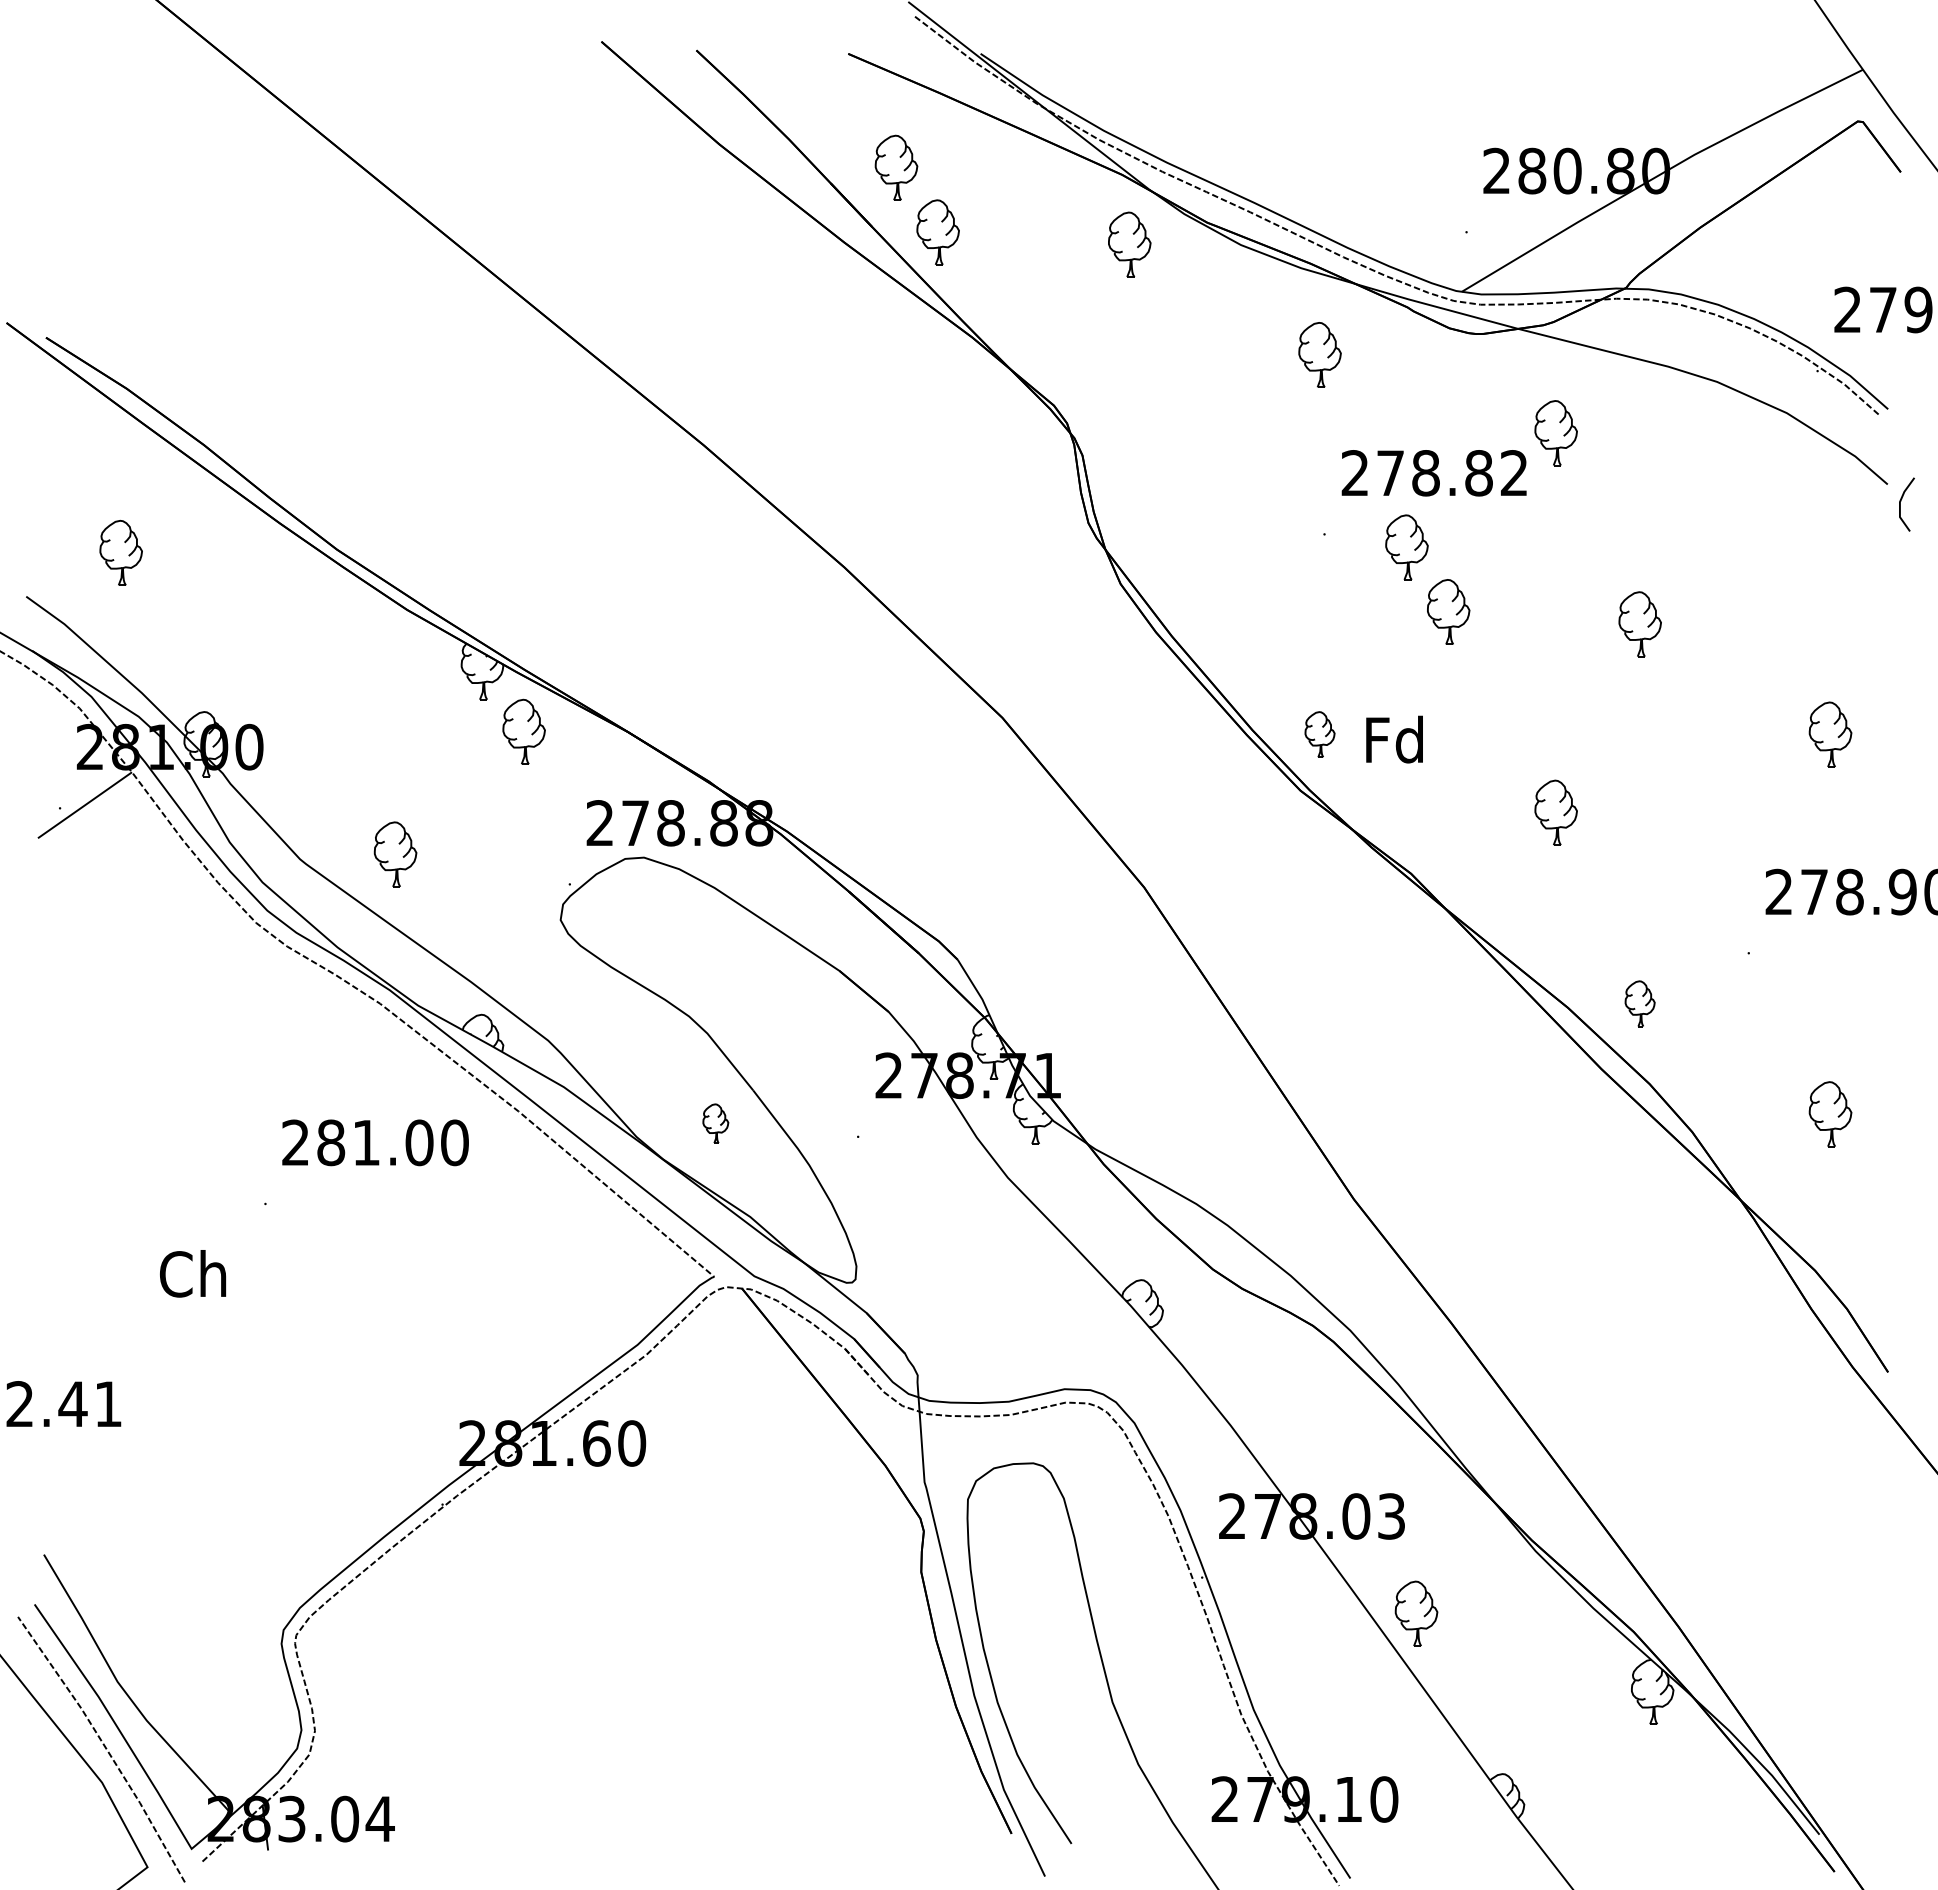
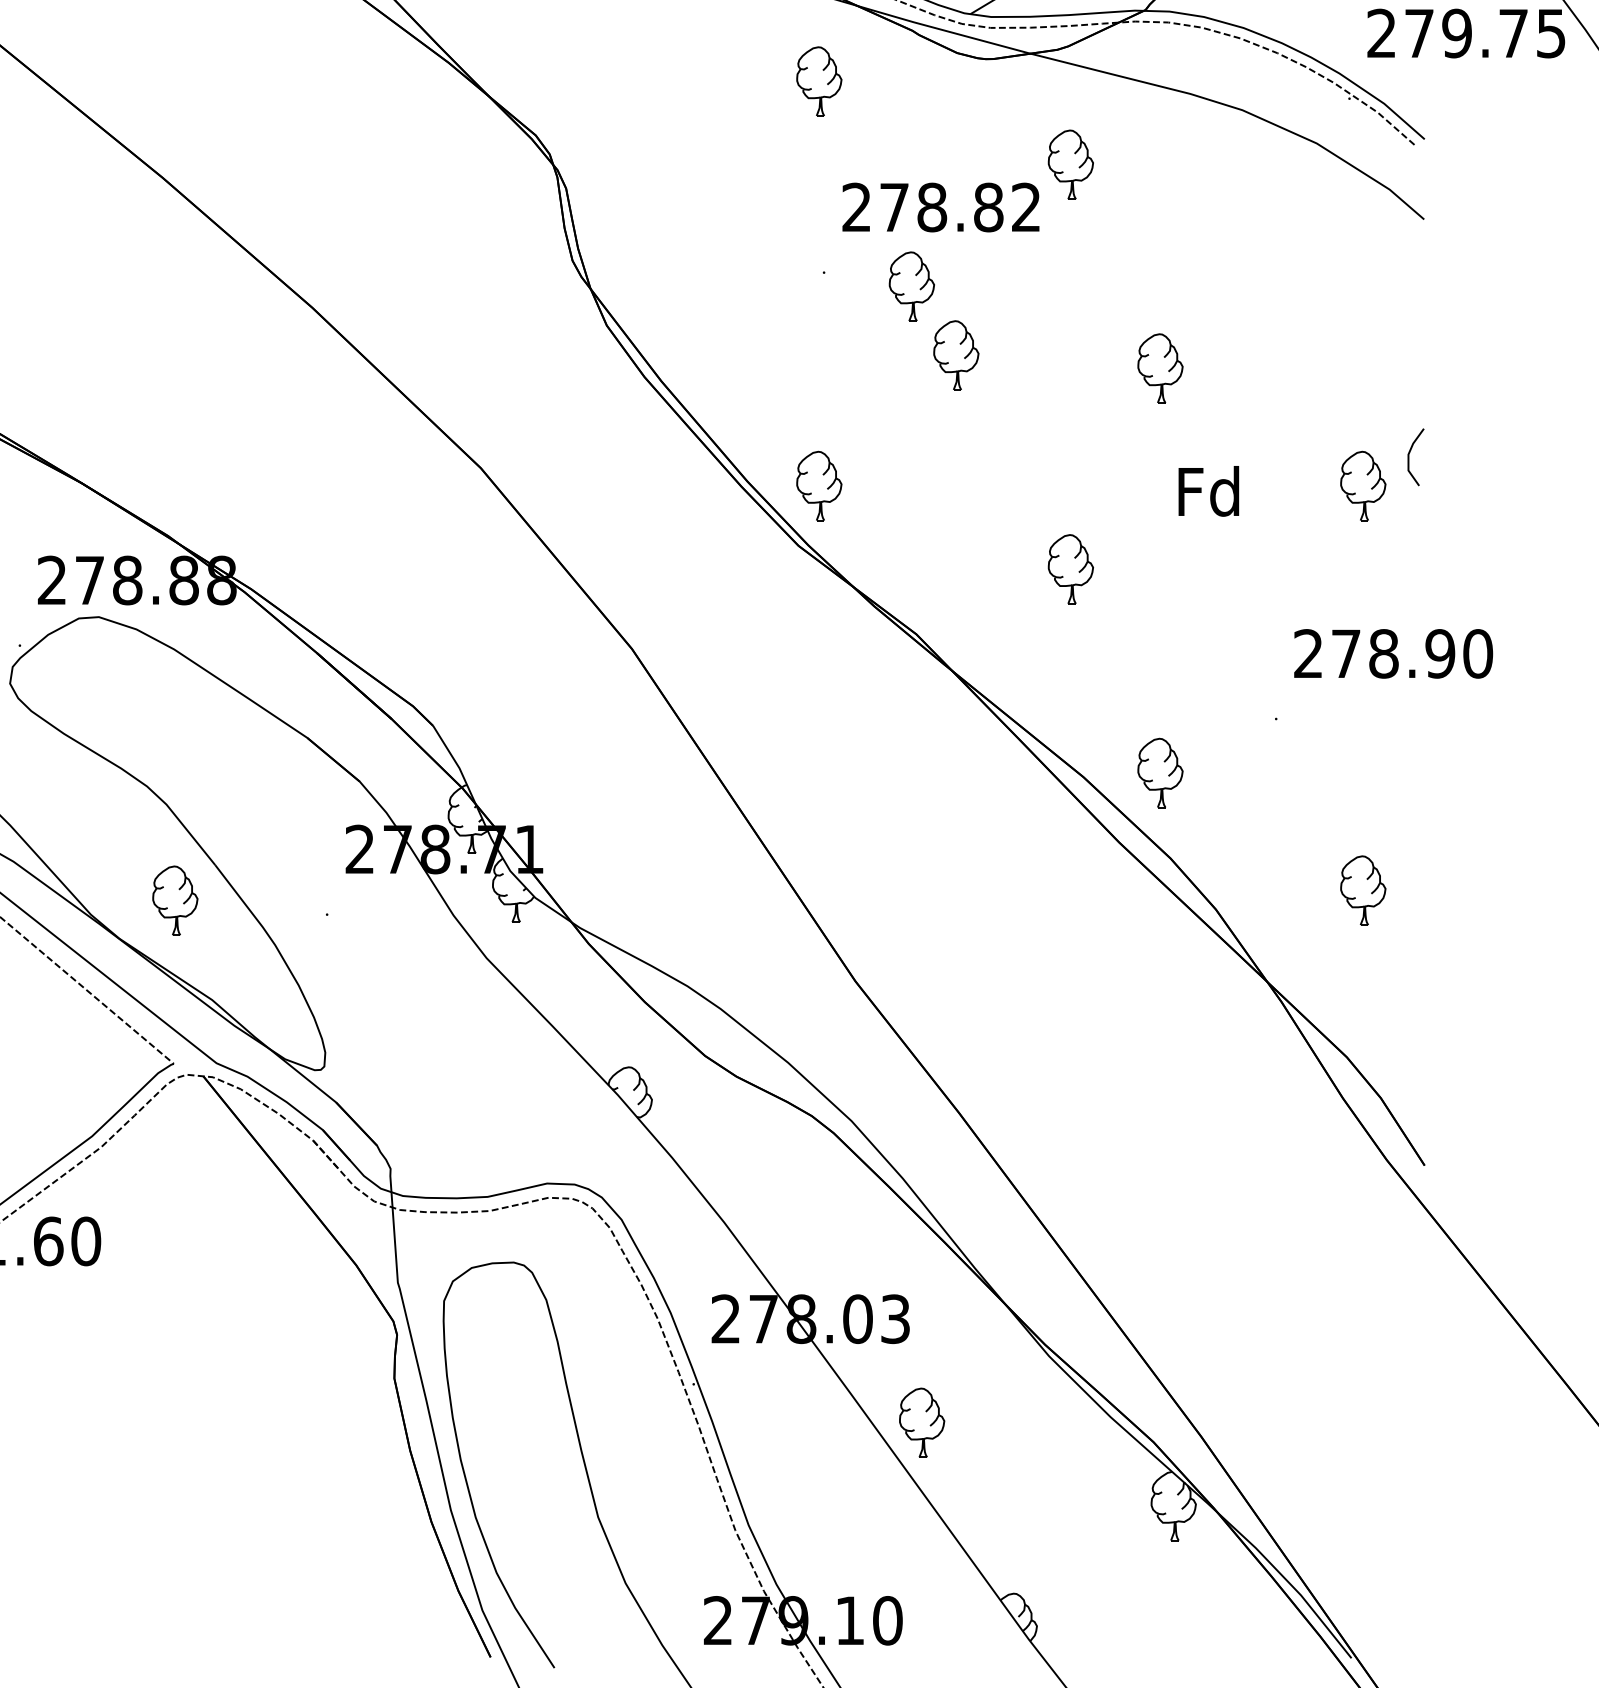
line: (1901, 501) -> (1410, 453), moved
part: (1319, 734) -> (818, 485), size x1.43
text: (1394, 739) -> (1208, 491), moved
part: (1639, 1003) -> (1159, 772), size x1.43
part: (715, 1123) -> (175, 900), size x1.67

